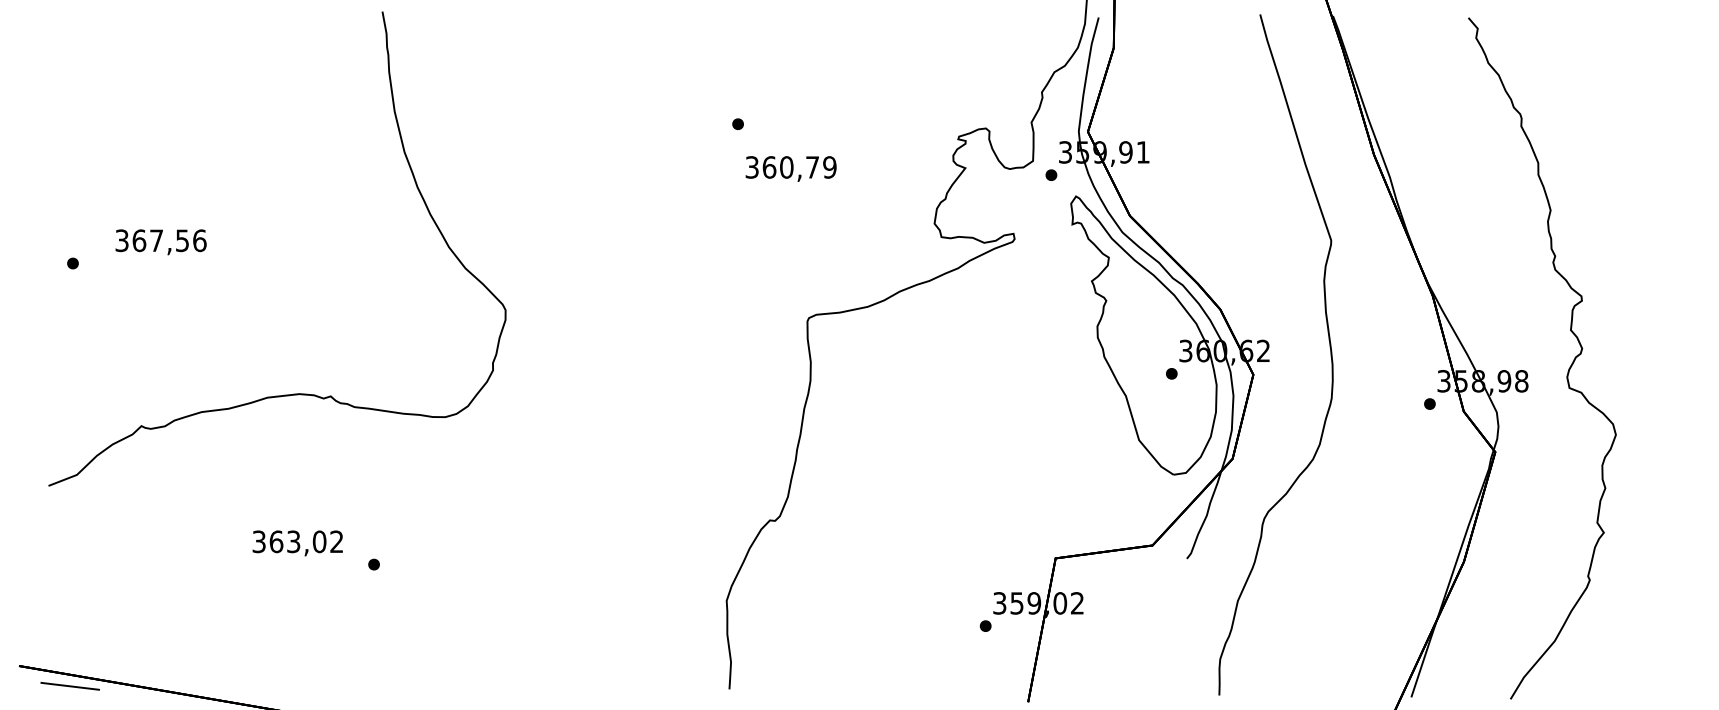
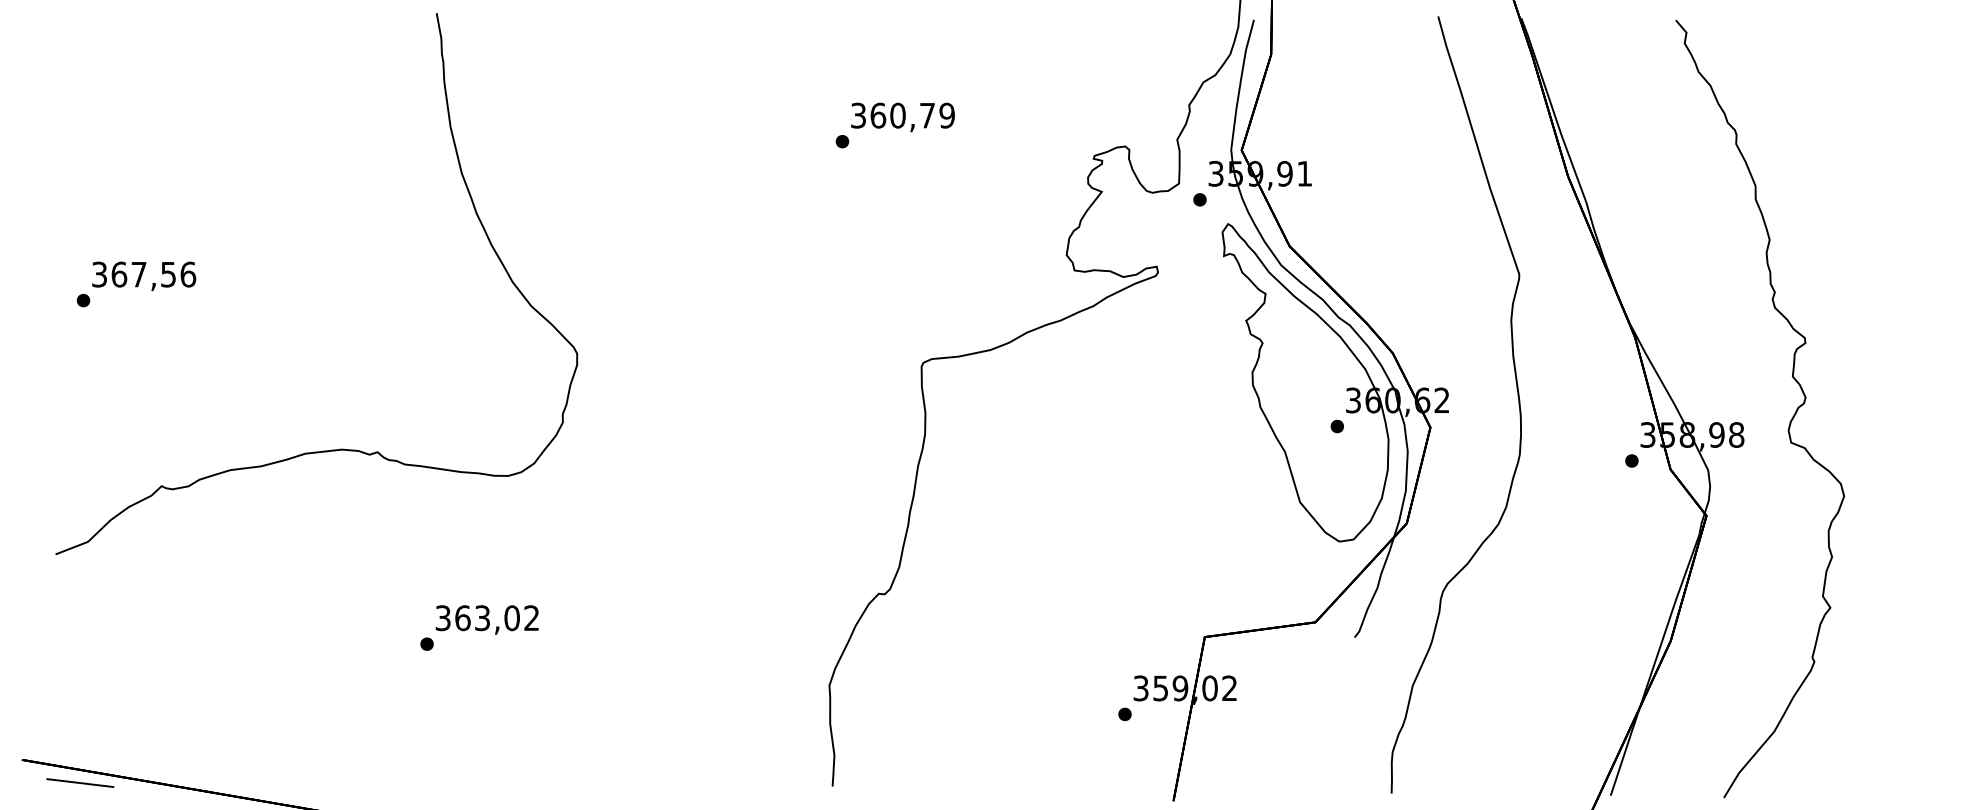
text: (790, 168) -> (902, 116), moved
text: (160, 242) -> (143, 276), moved
text: (297, 543) -> (486, 620), moved

